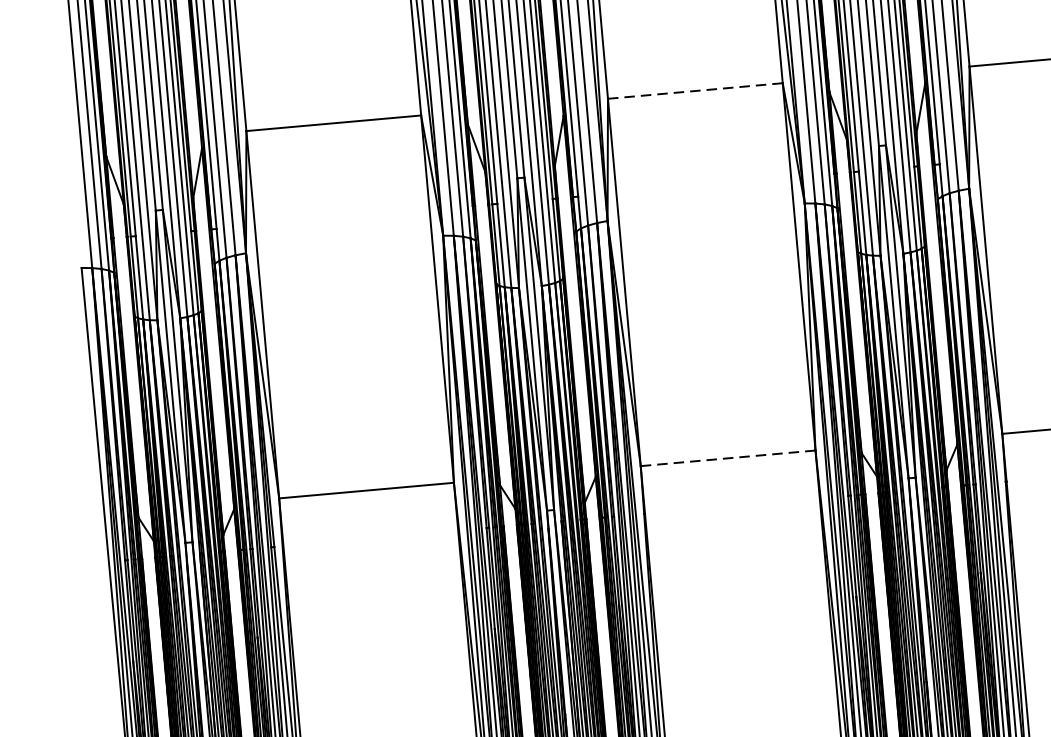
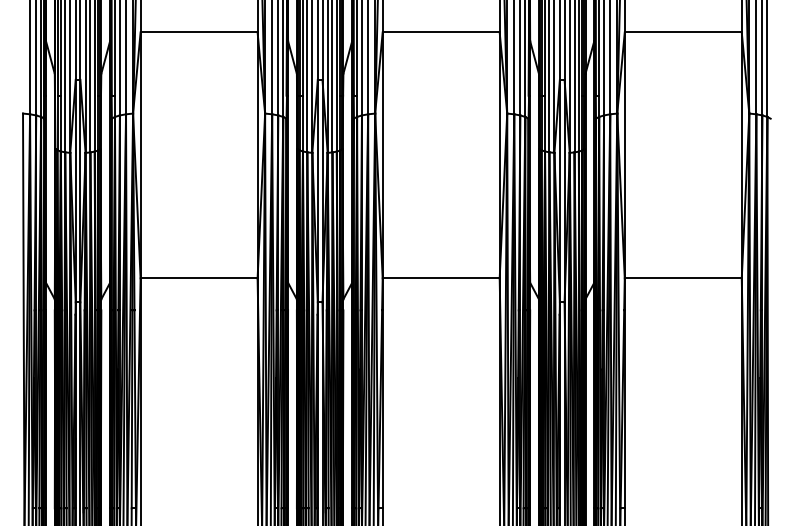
line: (695, 91) -> (441, 32), dashed -> solid
line: (728, 458) -> (441, 278), dashed -> solid

